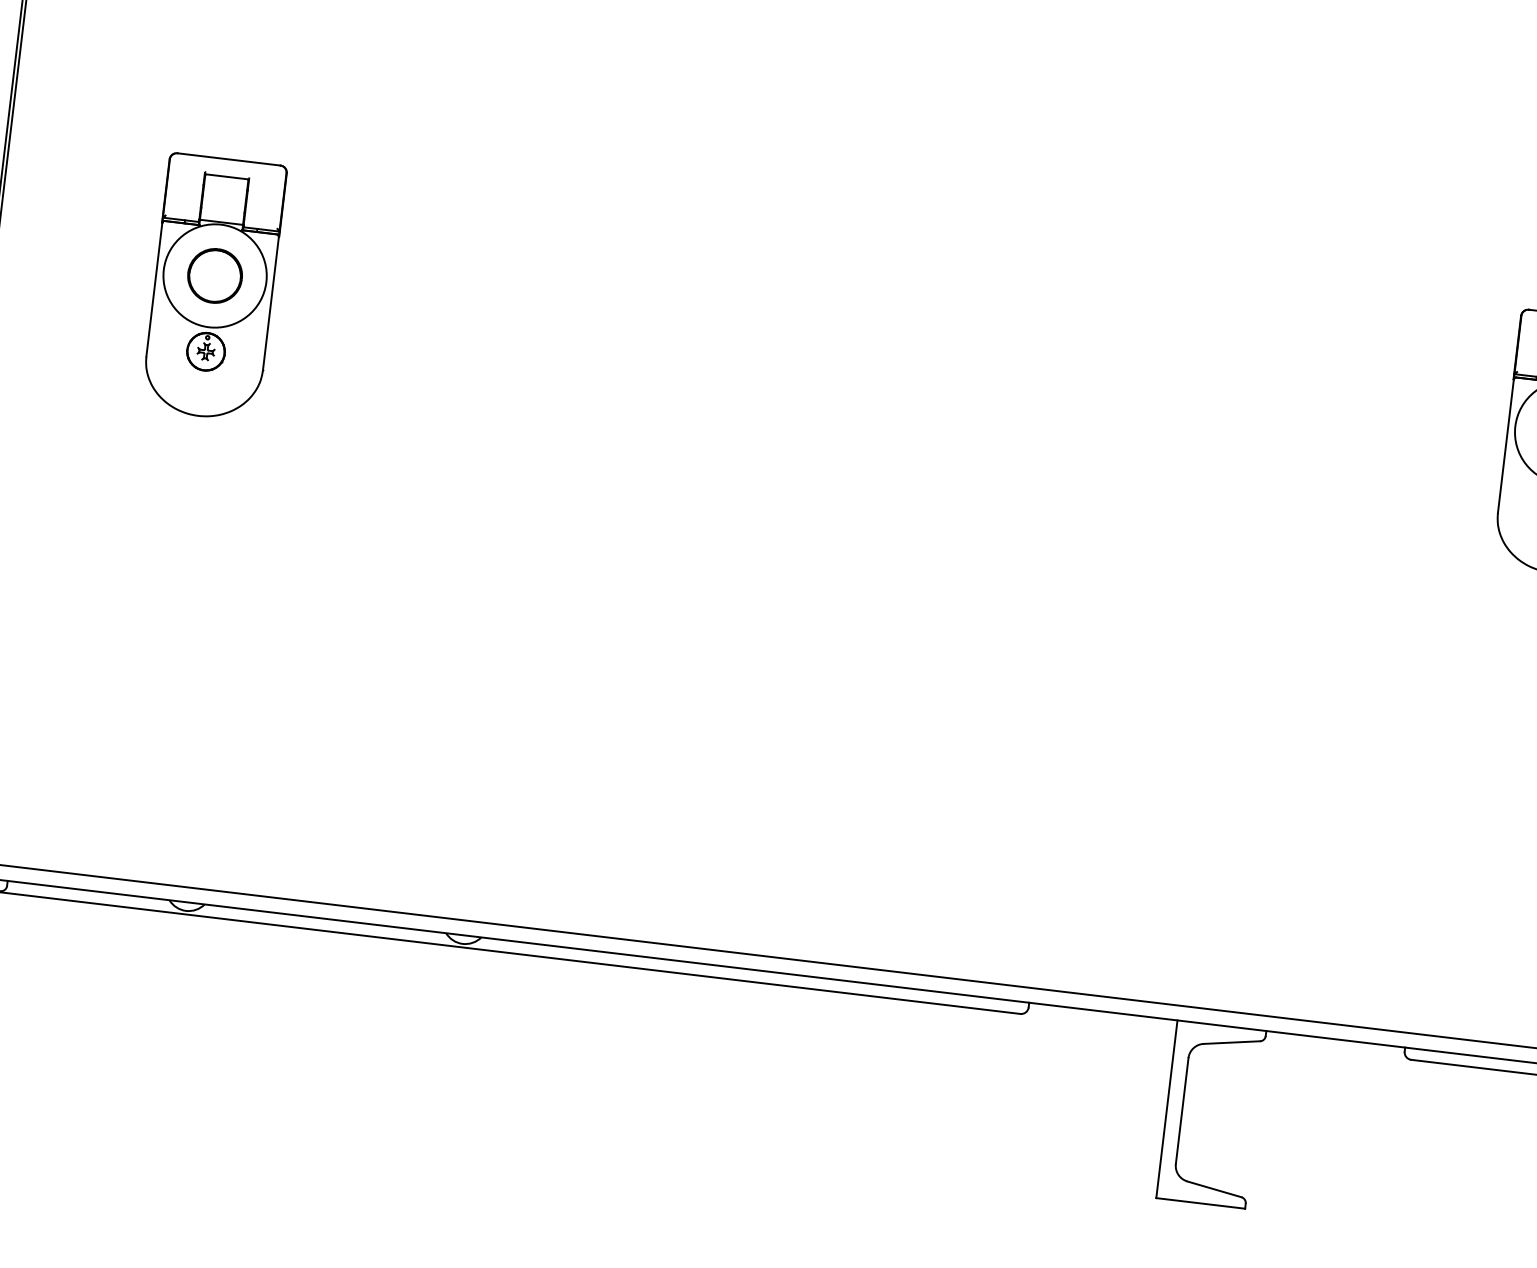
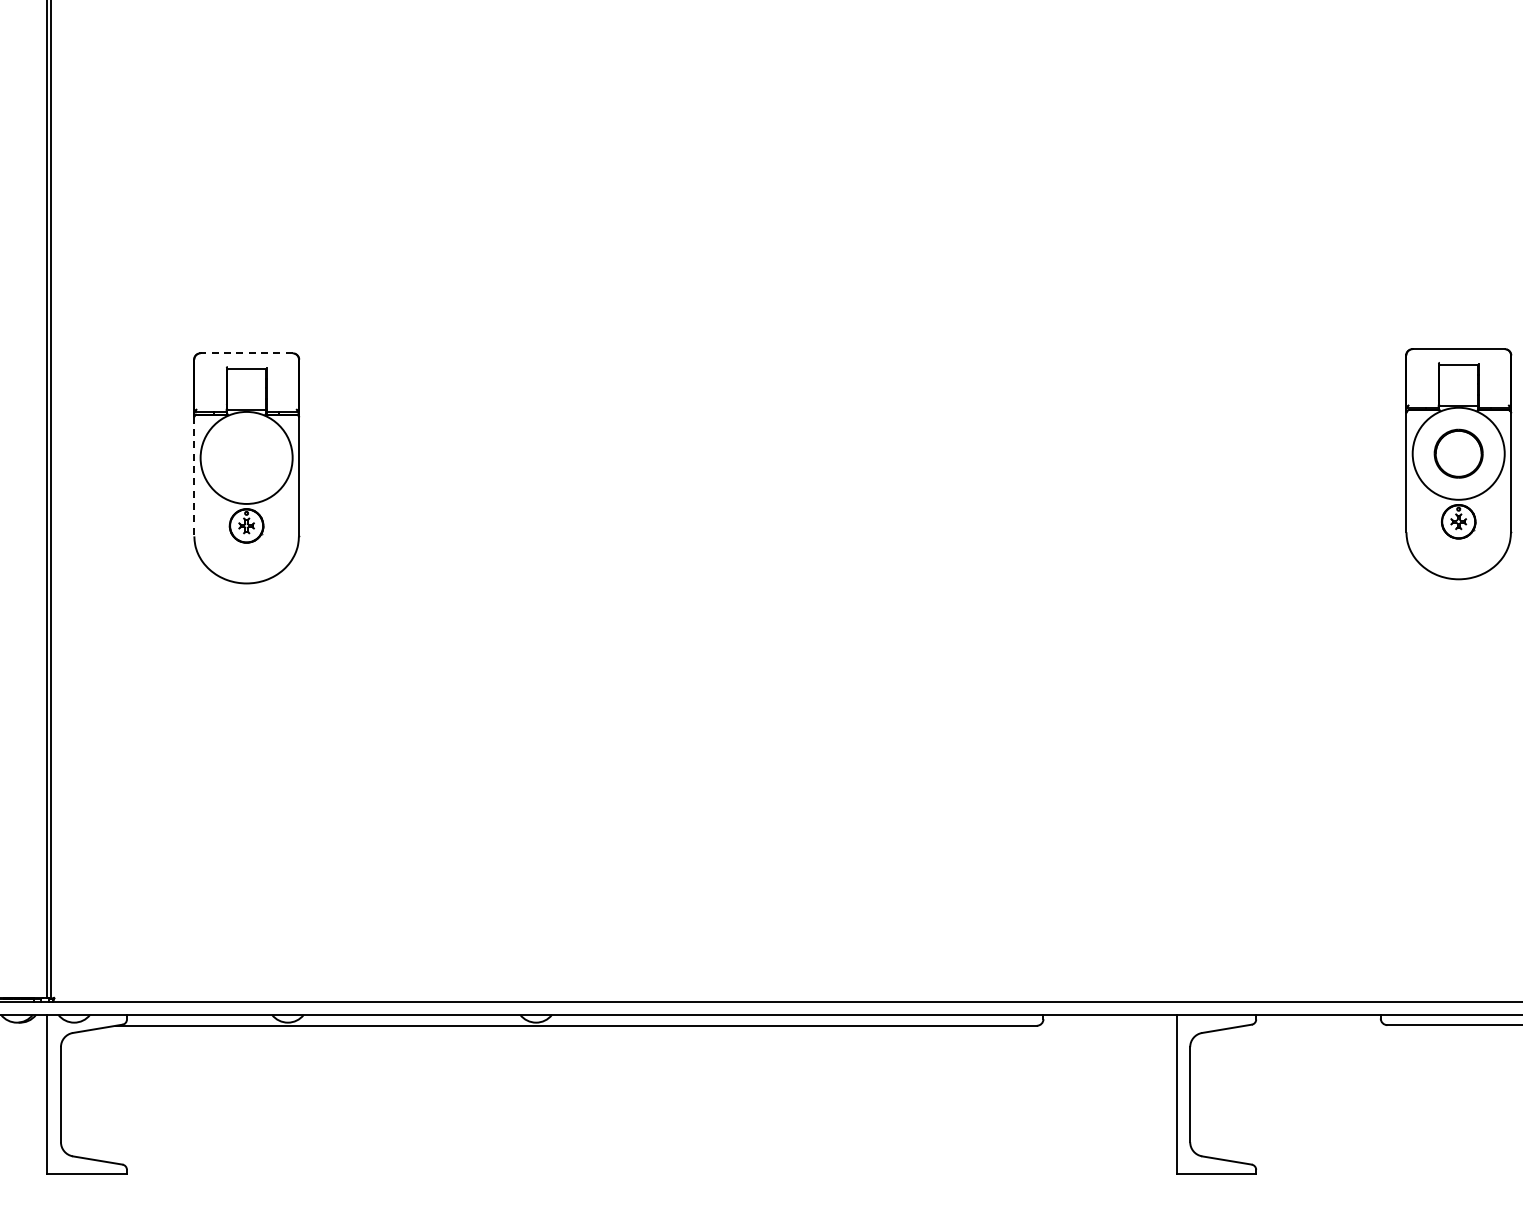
line: (228, 159) -> (246, 353), solid -> dashed
part: (215, 275) -> (246, 457), removed
line: (154, 289) -> (194, 476), solid -> dashed

